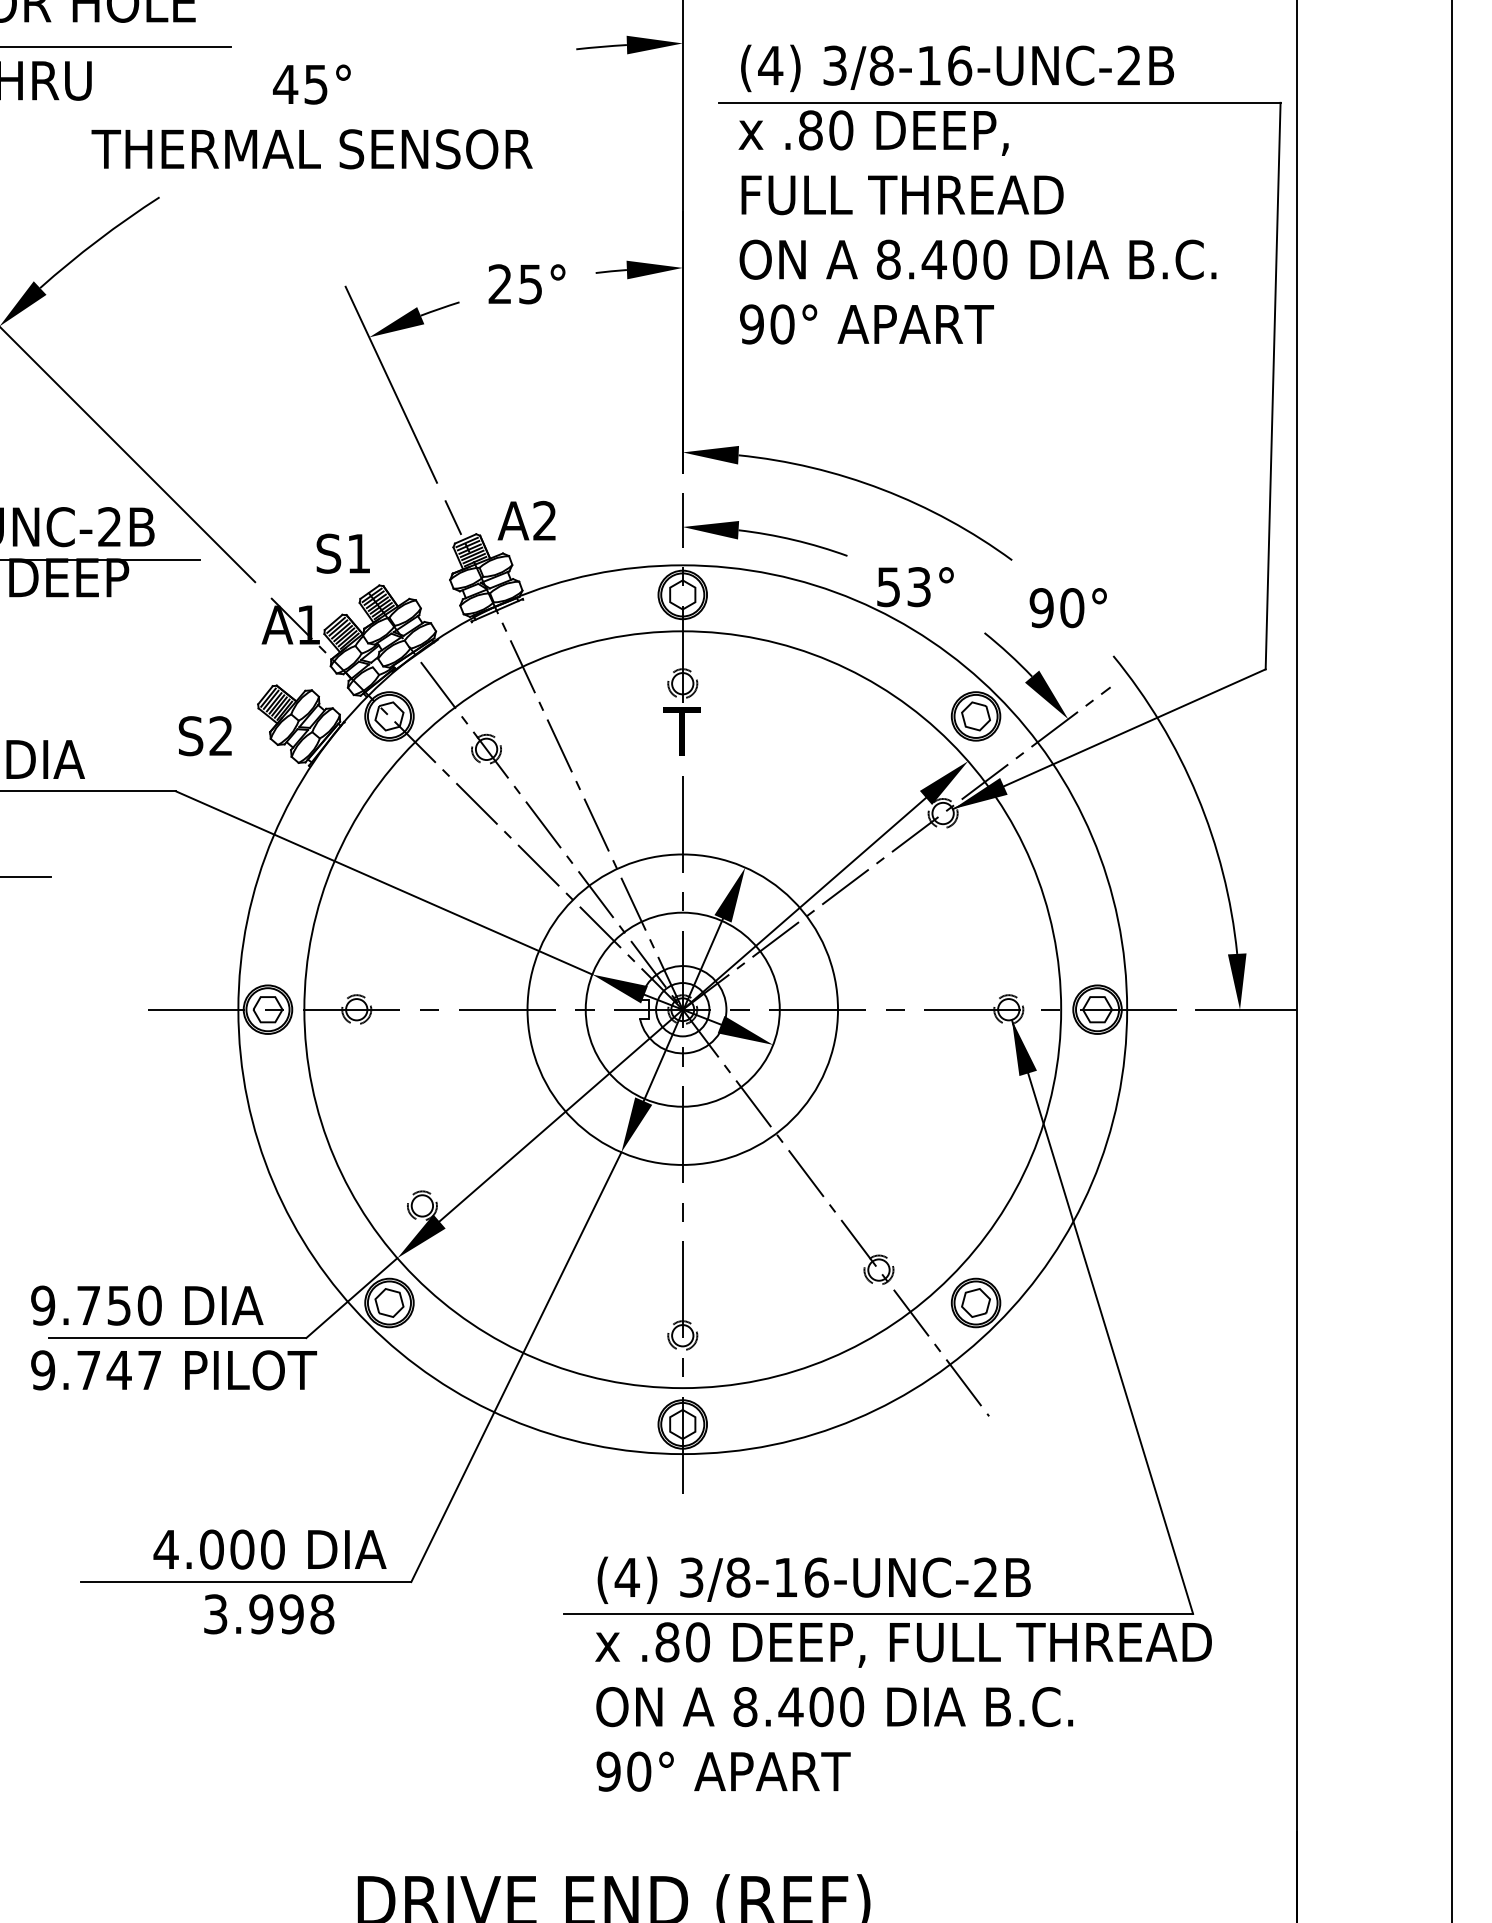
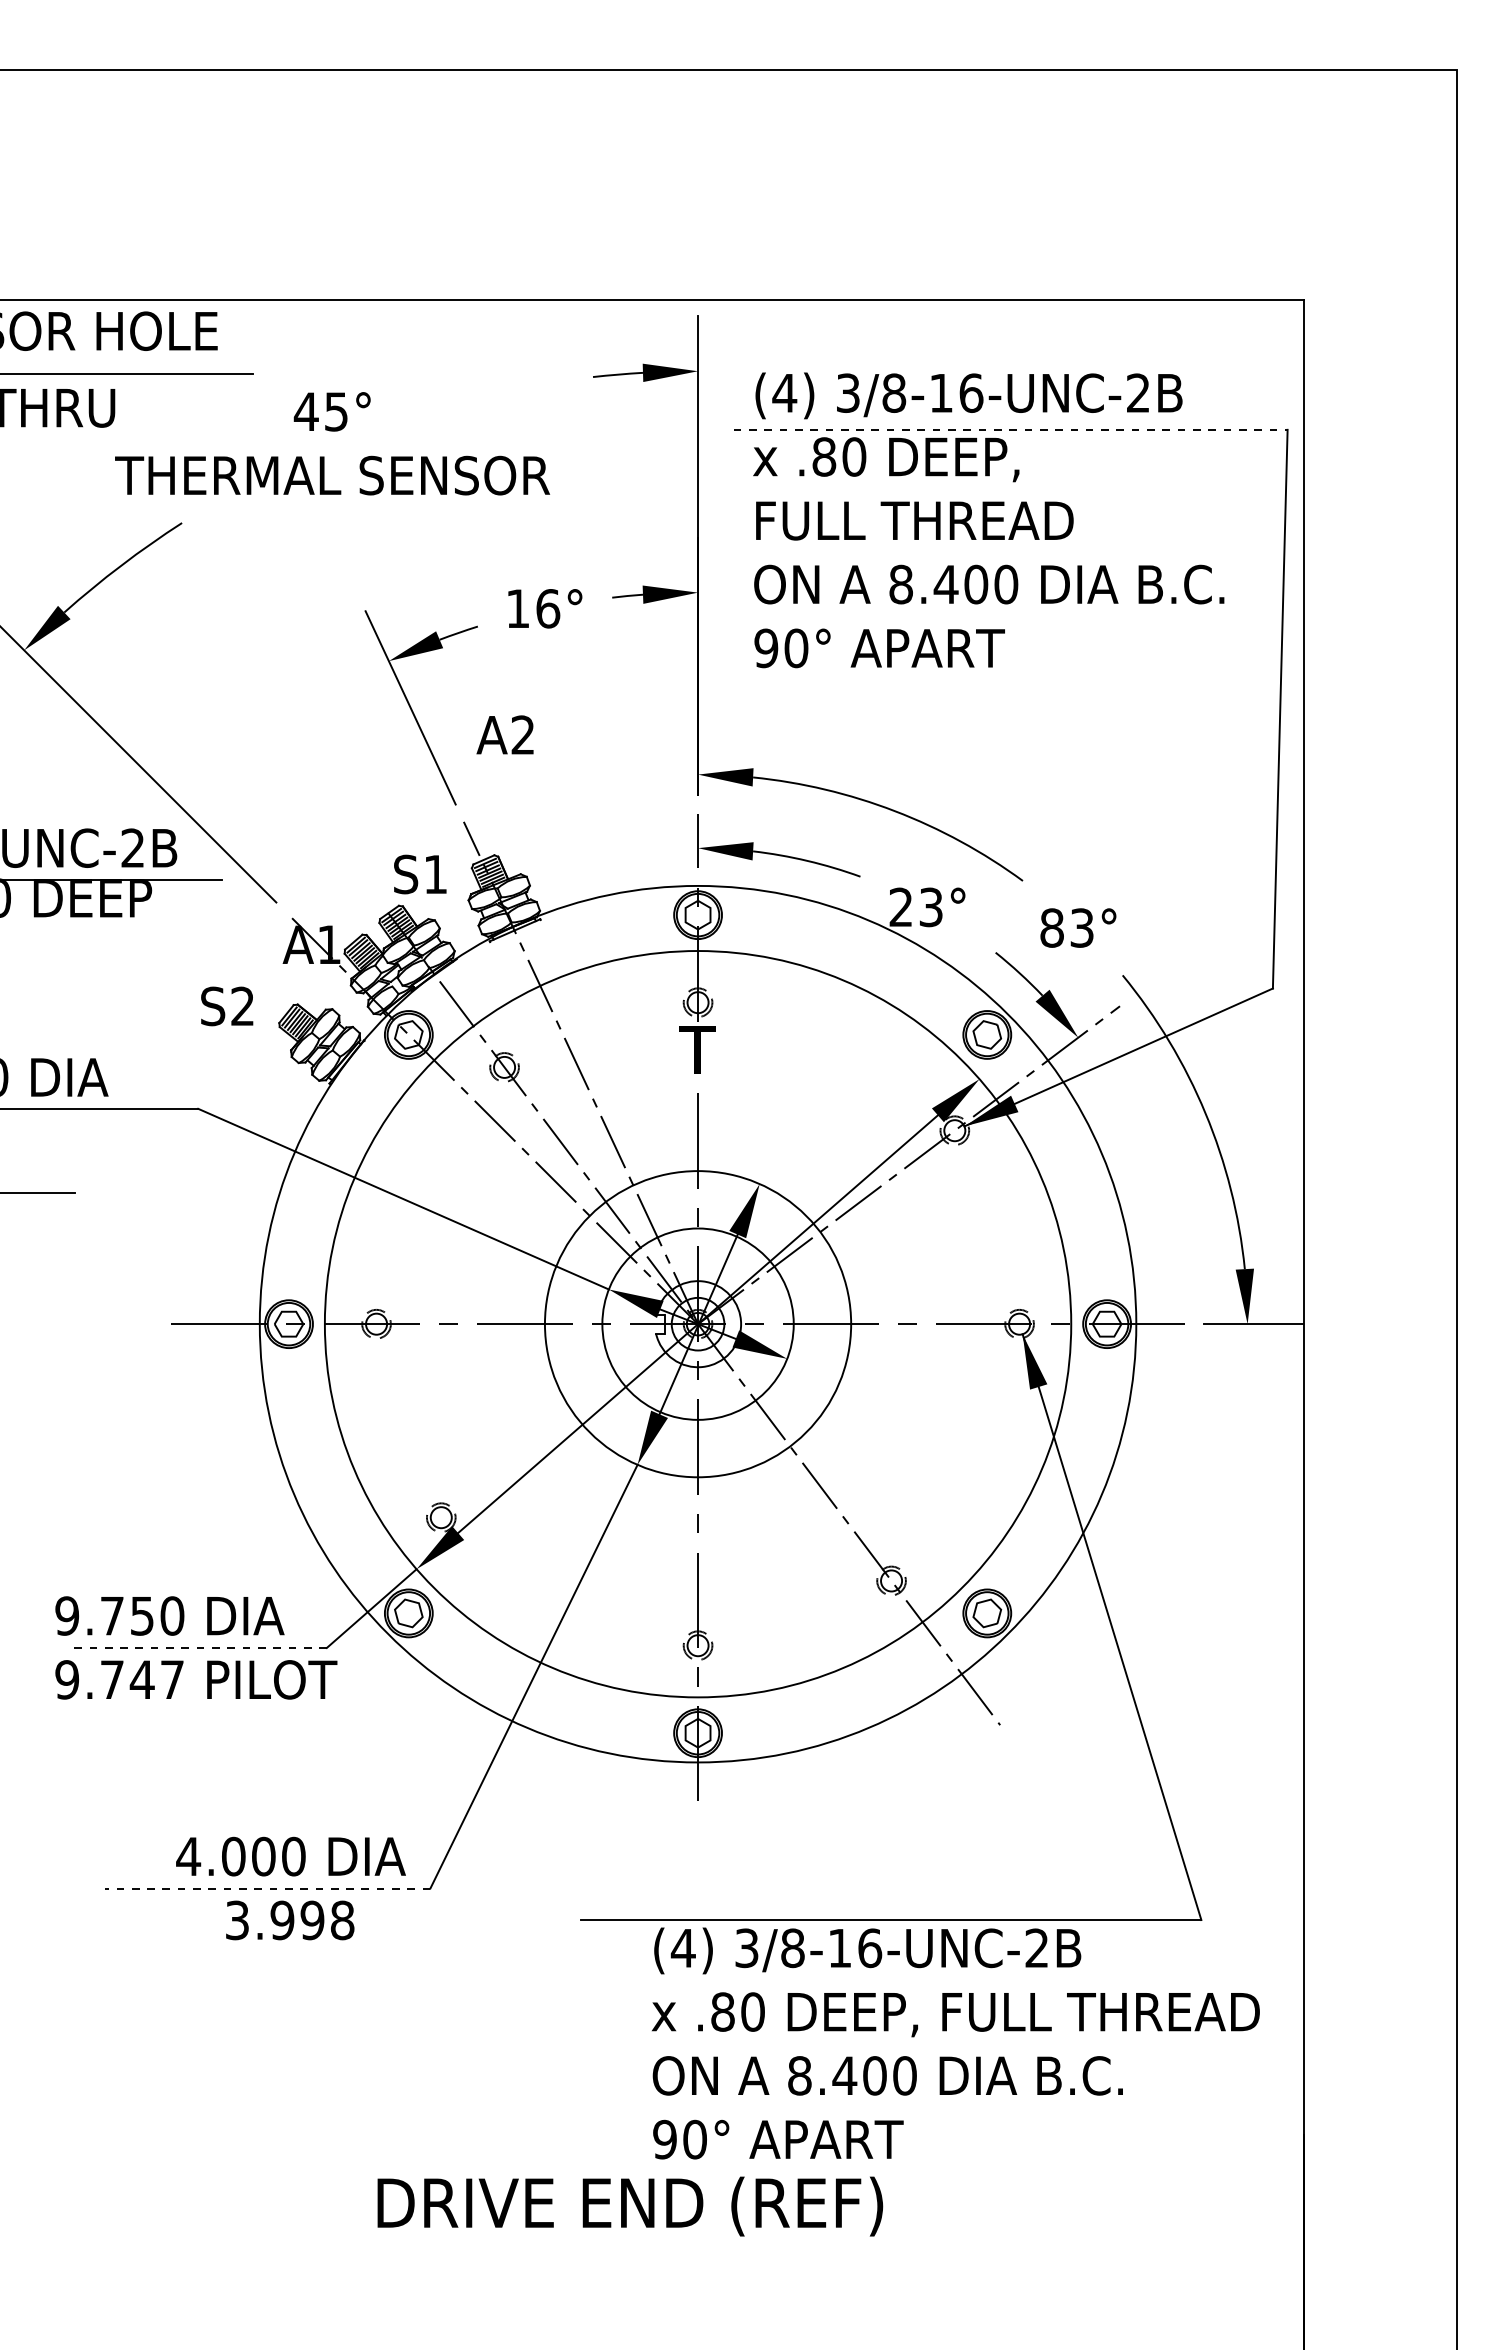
line: (999, 103) -> (1010, 430), solid -> dashed
text: (515, 284) -> (533, 608), 25° -> 16°
text: (526, 520) -> (504, 734), moved
text: (343, 553) -> (420, 874), moved
text: (888, 587) -> (900, 907), 53° -> 23°
text: (1057, 607) -> (1067, 927), 90° -> 83°
text: (205, 736) -> (227, 1006), moved
line: (177, 1337) -> (199, 1647), solid -> dashed
line: (246, 1581) -> (267, 1888), solid -> dashed
text: (903, 1674) -> (955, 2043), moved

